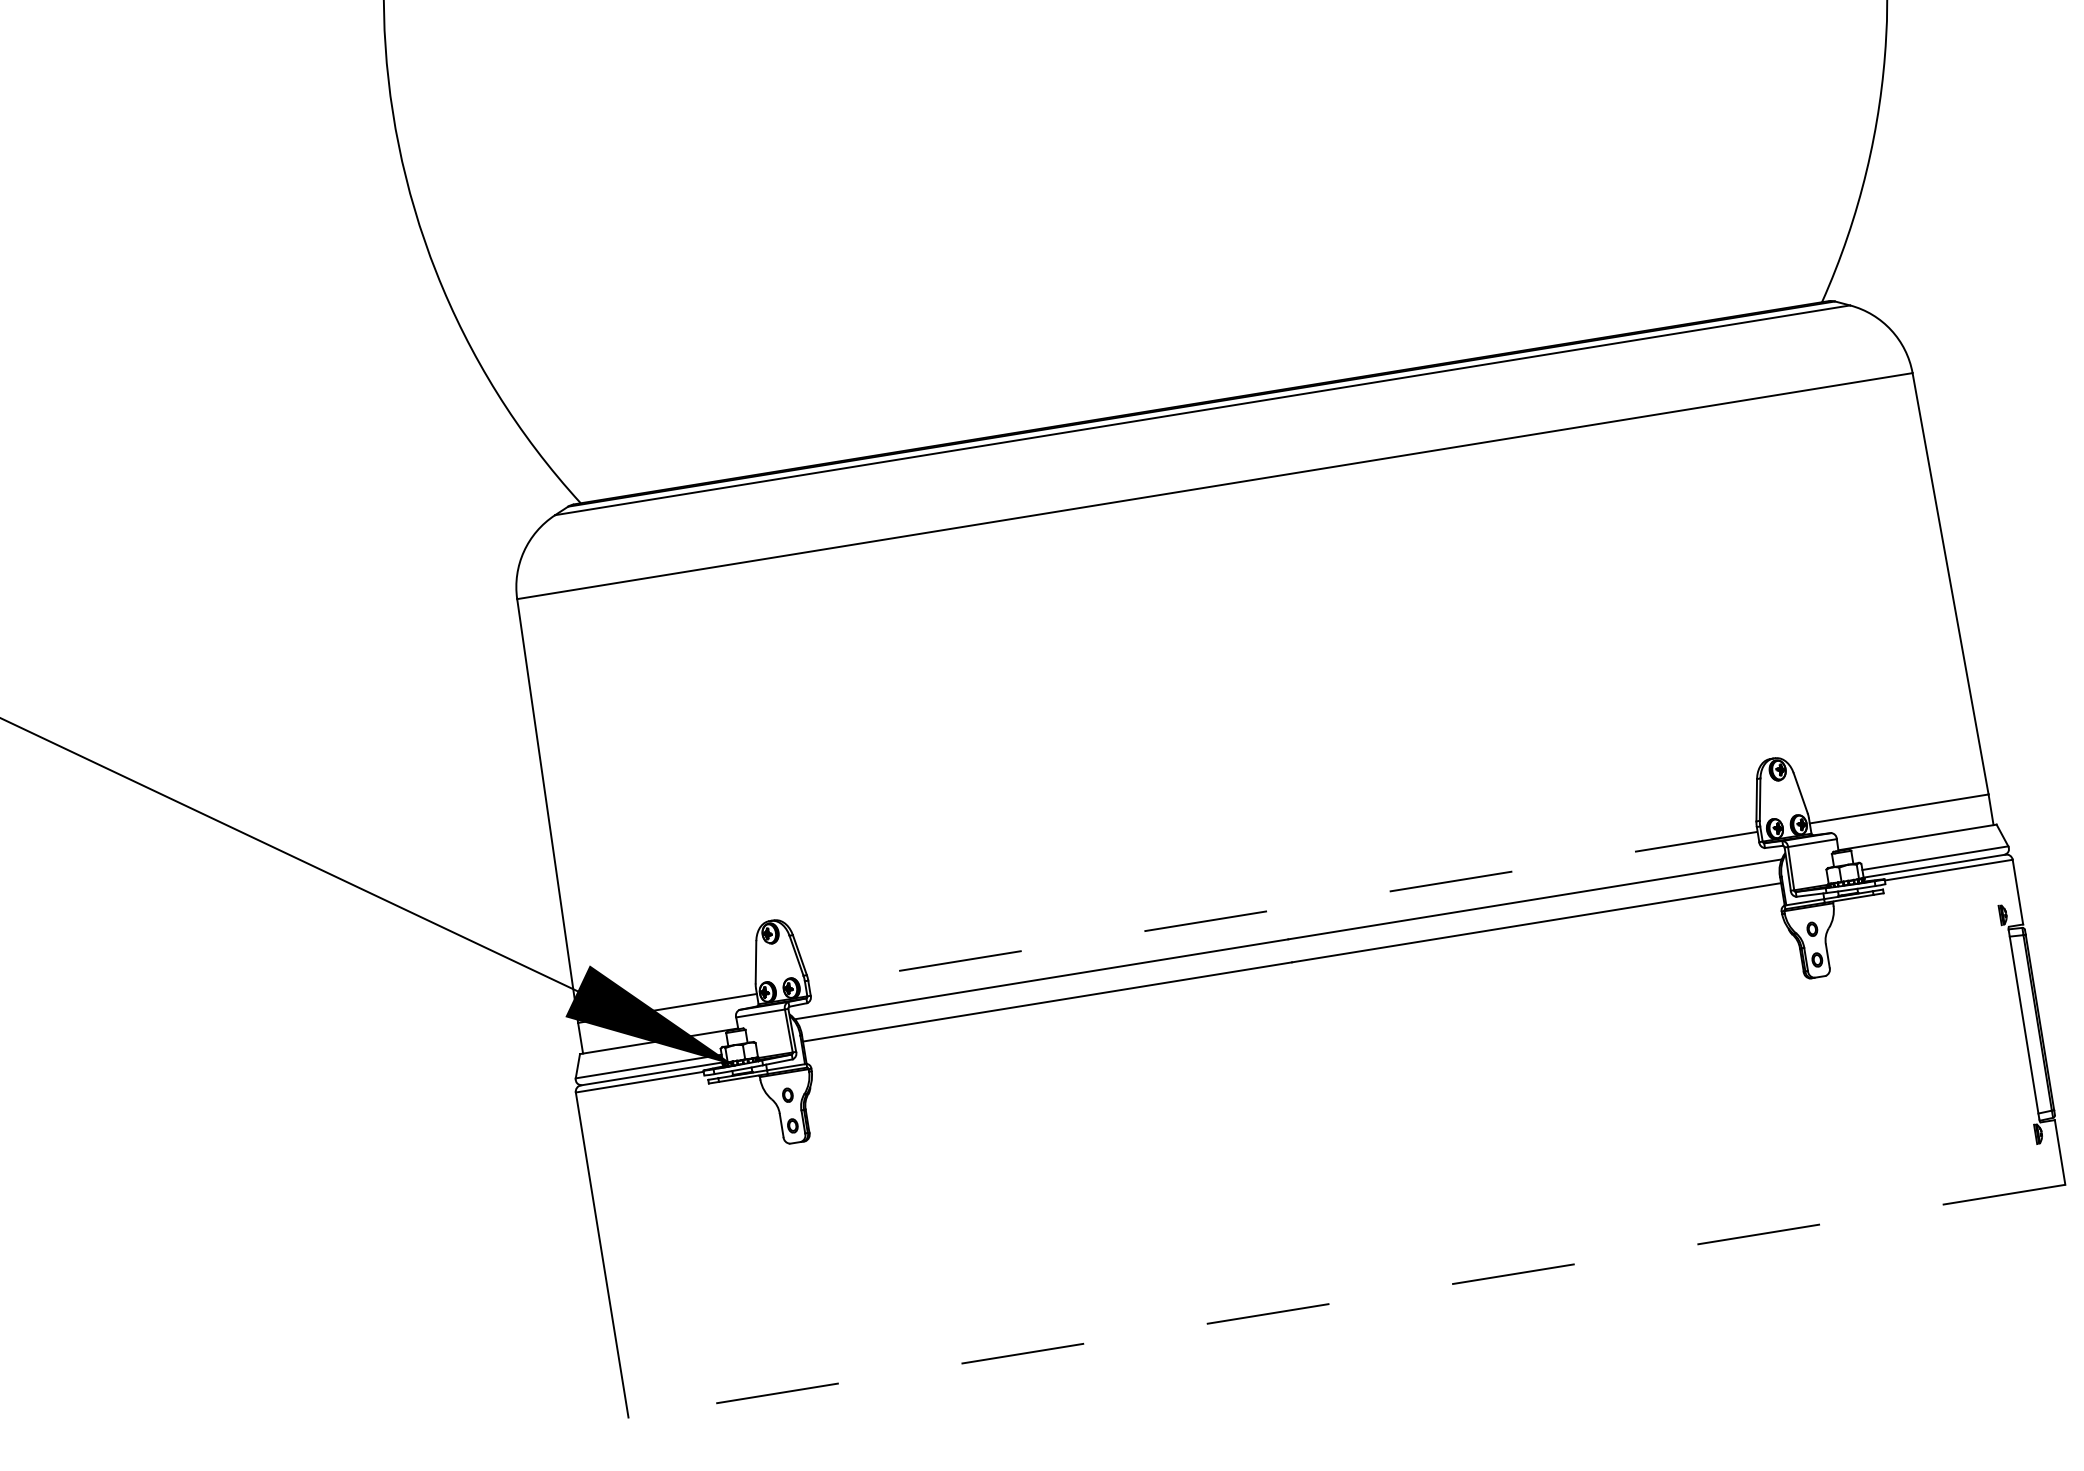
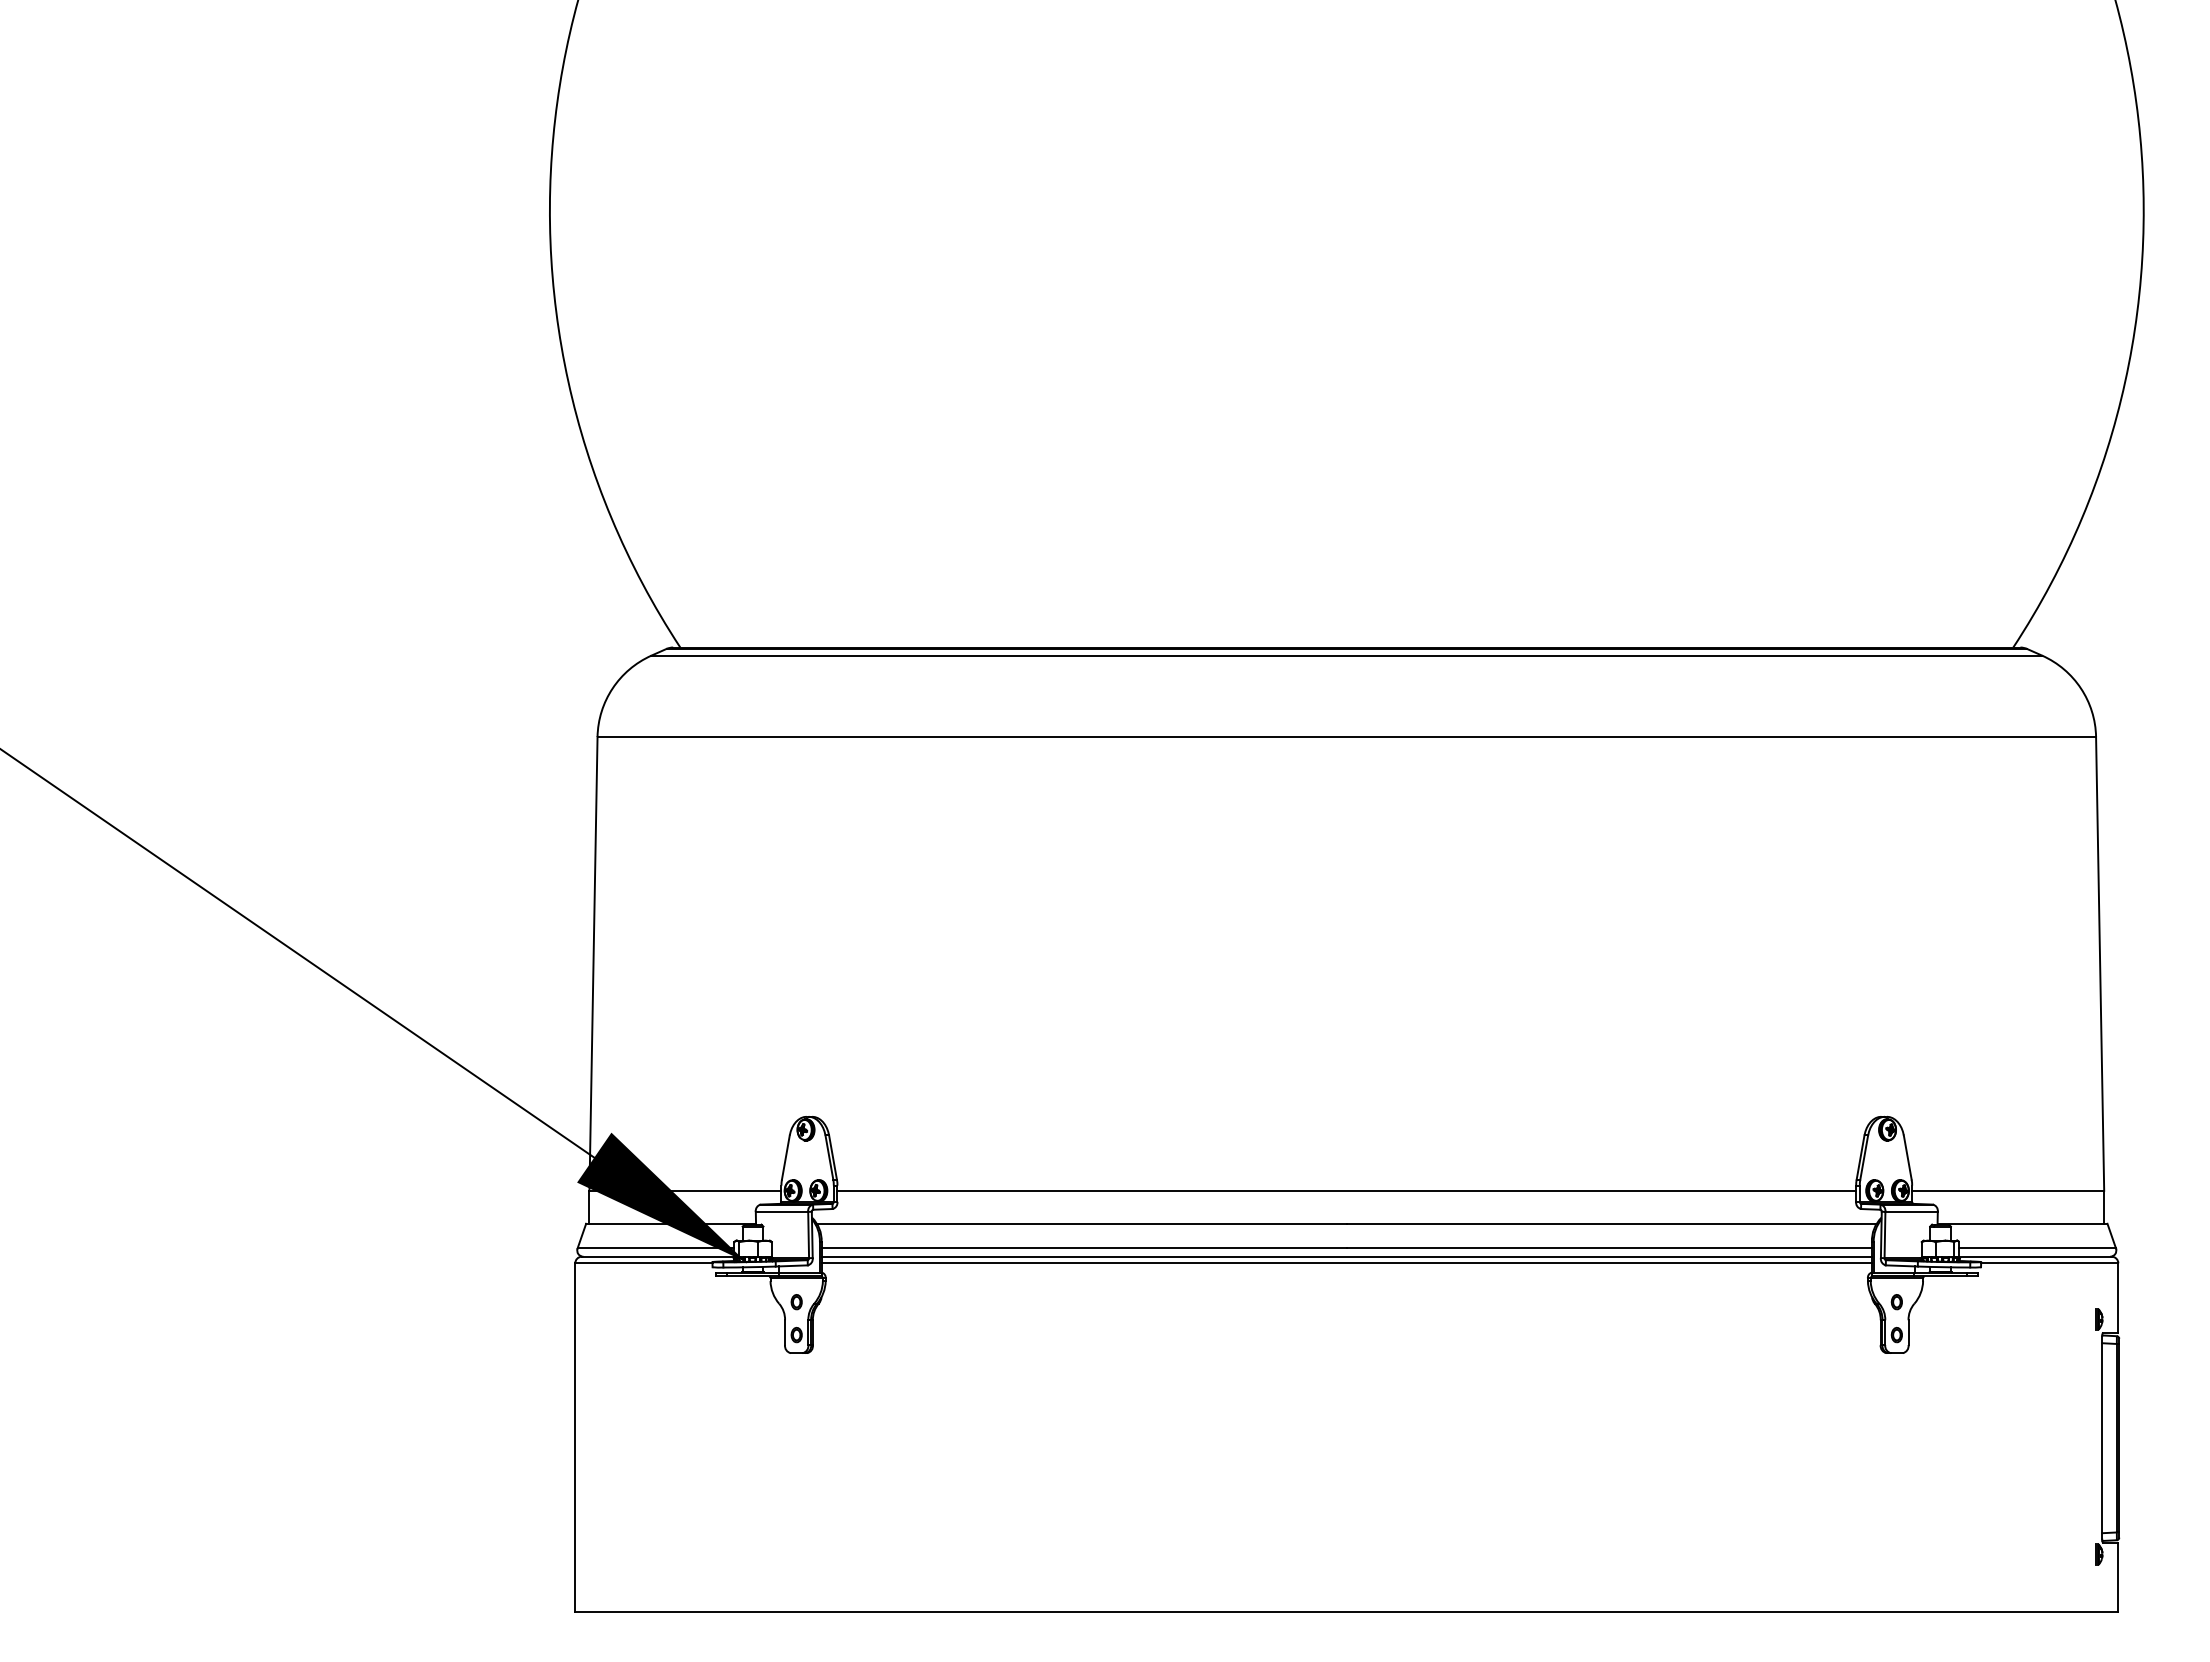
line: (1283, 908) -> (1346, 1190), dashed -> solid
line: (1292, 969) -> (1346, 1256), added
line: (1294, 976) -> (1346, 1263), added
line: (1346, 1301) -> (1346, 1612), dashed -> solid

